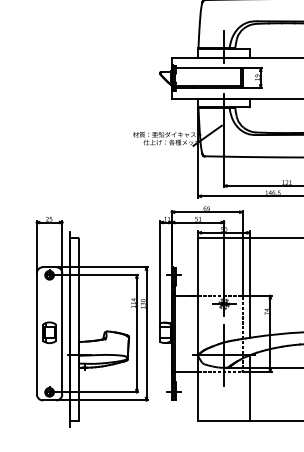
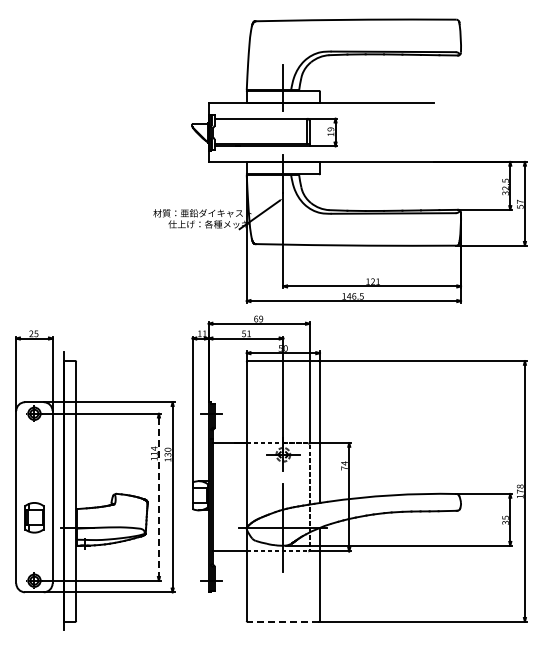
part: (49, 332) -> (34, 517), moved
line: (136, 333) -> (158, 497), solid -> dashed
line: (224, 420) -> (283, 621), solid -> dashed

